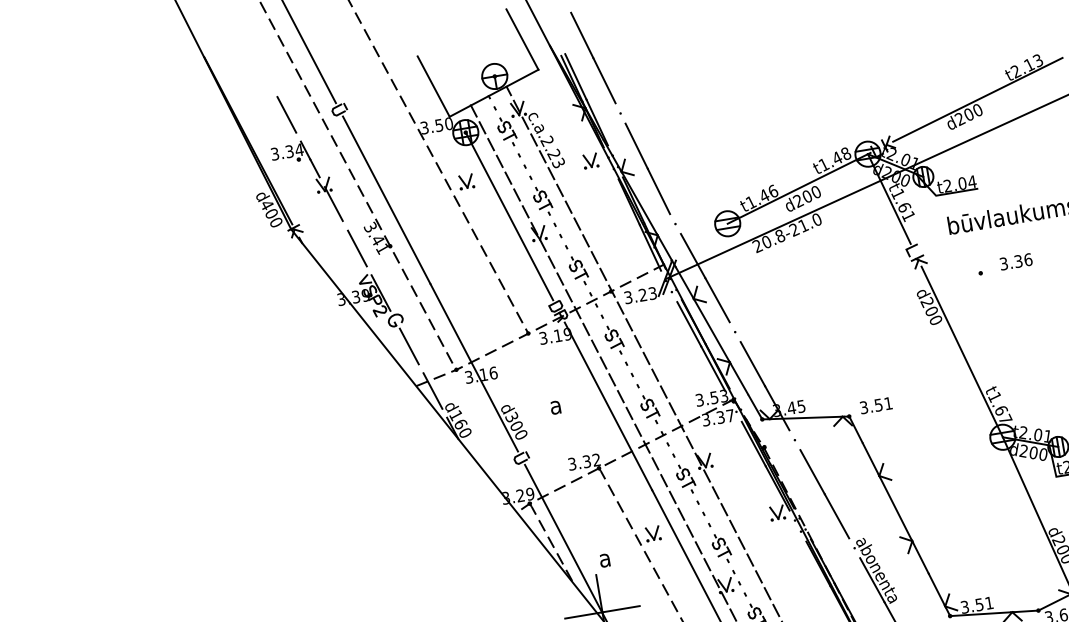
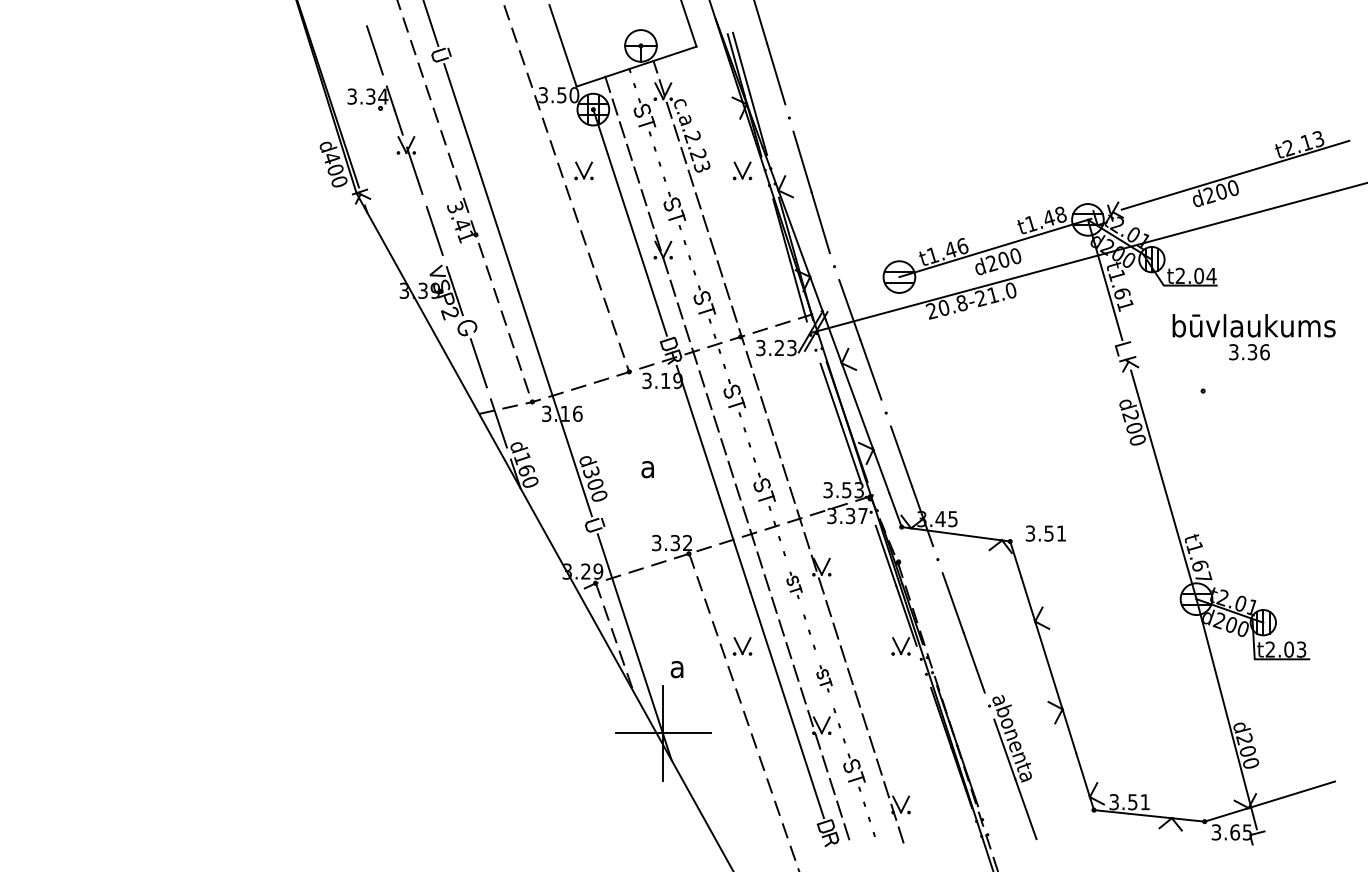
text: (1016, 262) -> (1249, 352), moved
part: (685, 479) -> (794, 585), size x0.7
part: (721, 548) -> (824, 678), size x0.7

